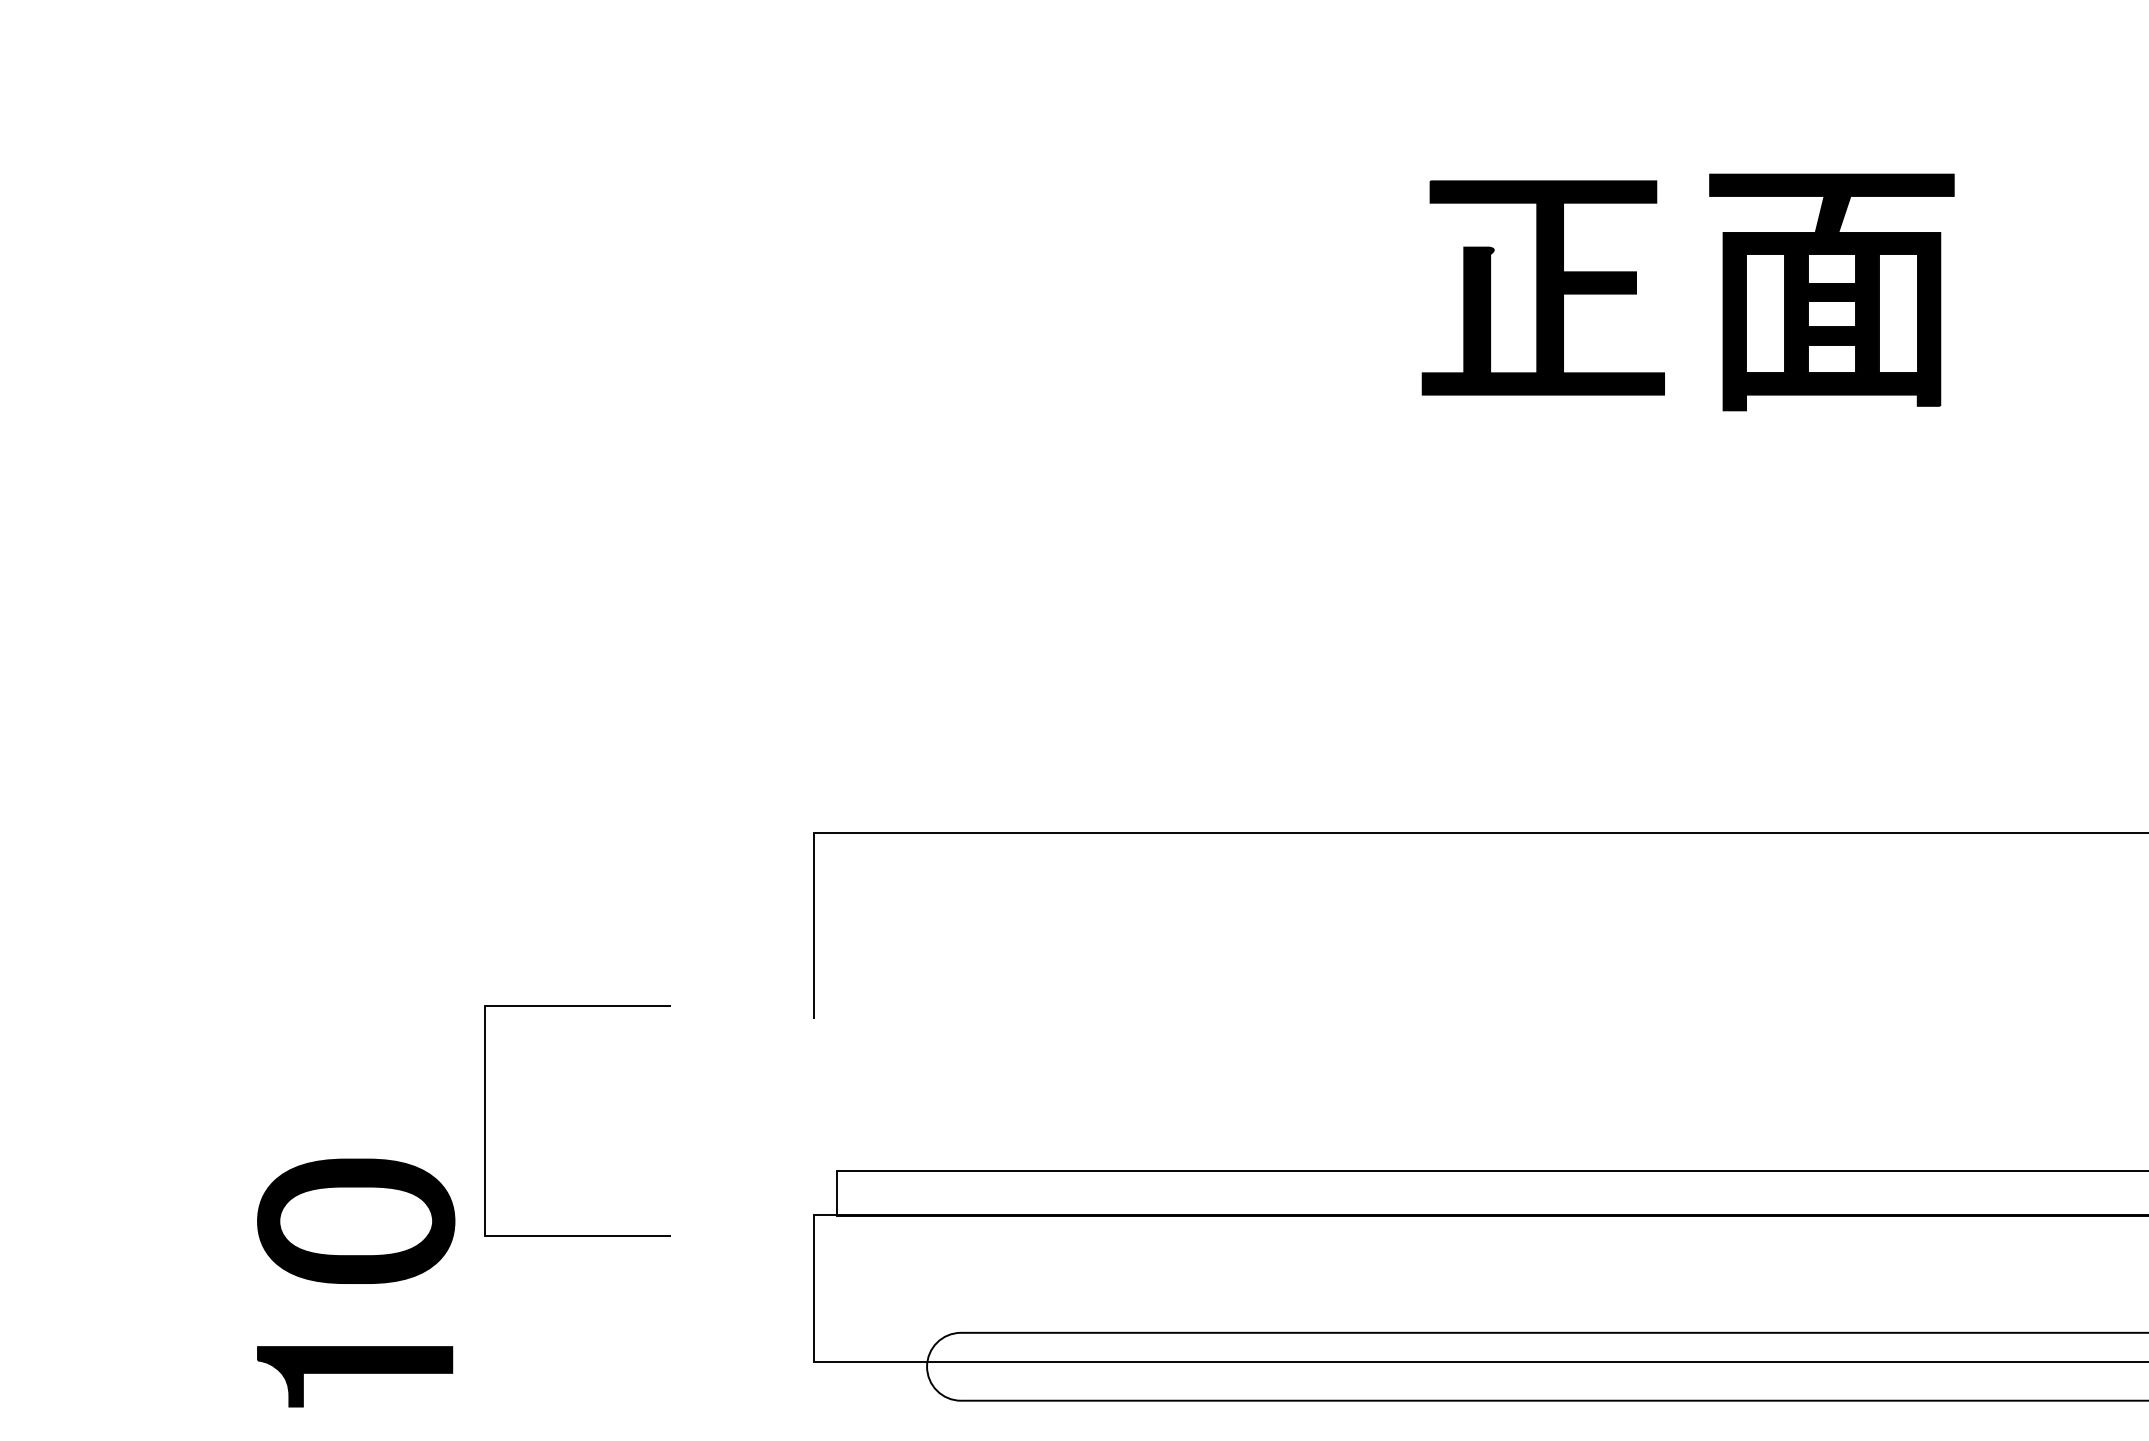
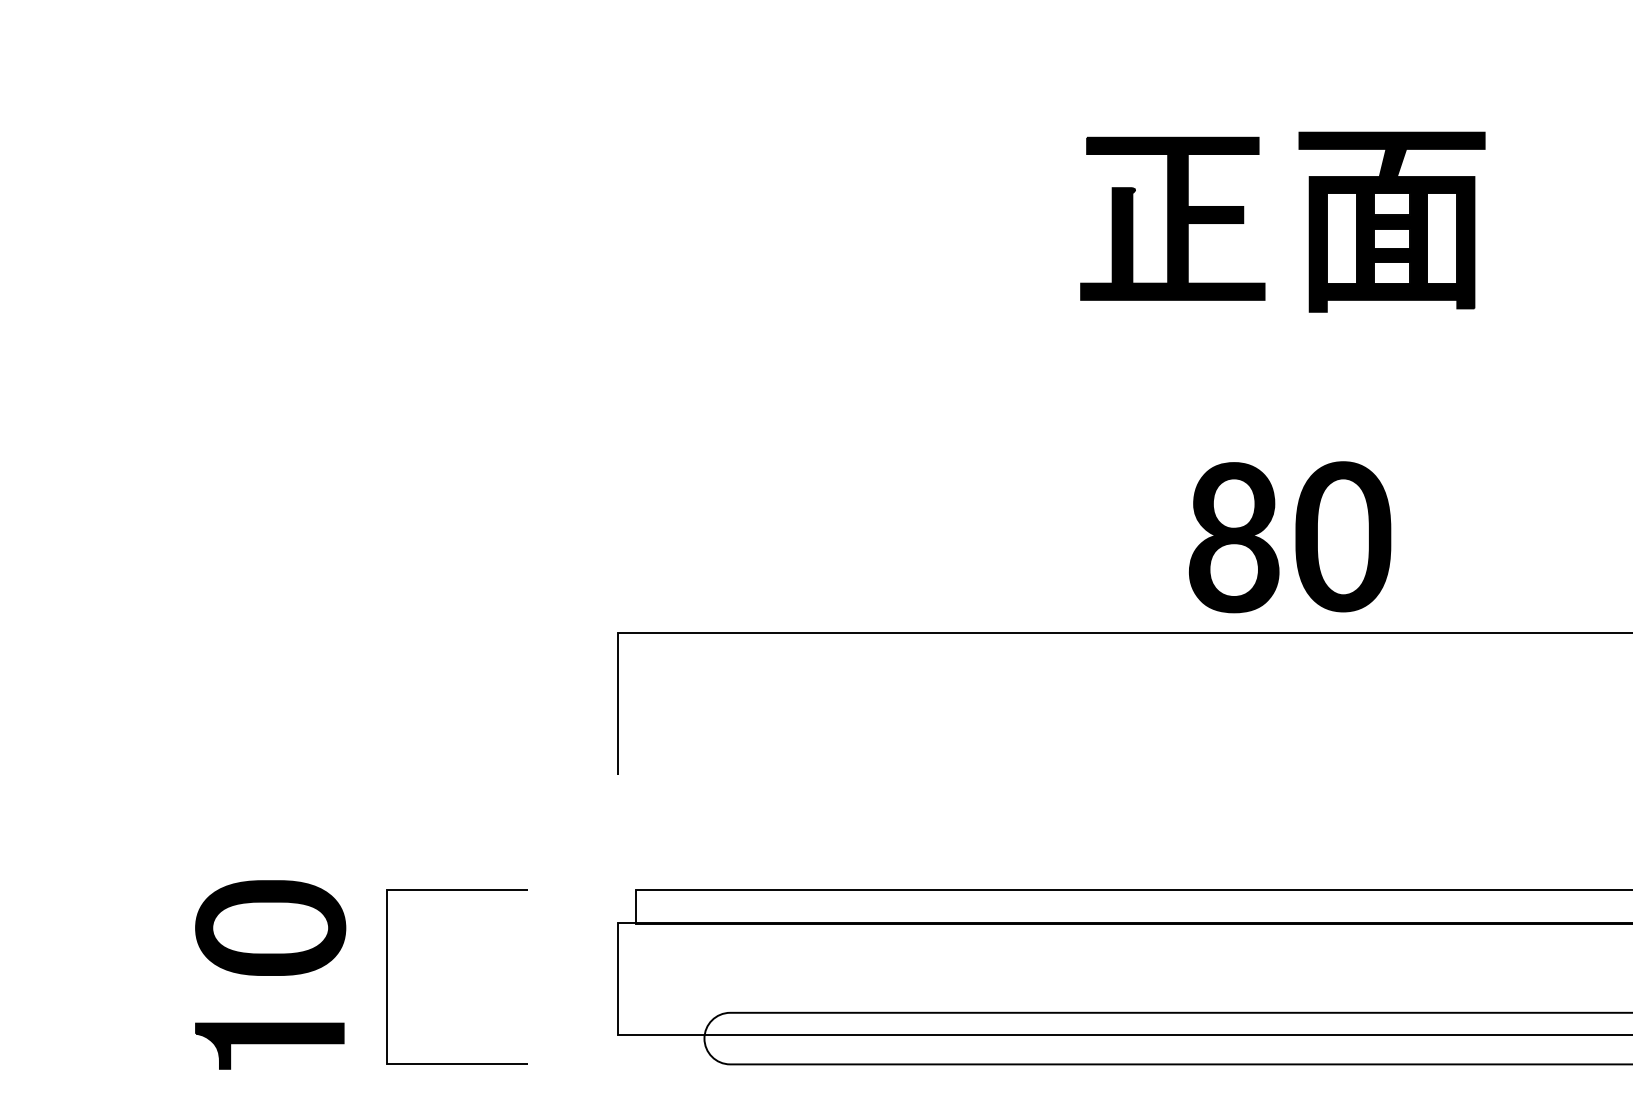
part: (1705, 706) -> (1295, 536), added
line: (485, 1120) -> (387, 976), moved

